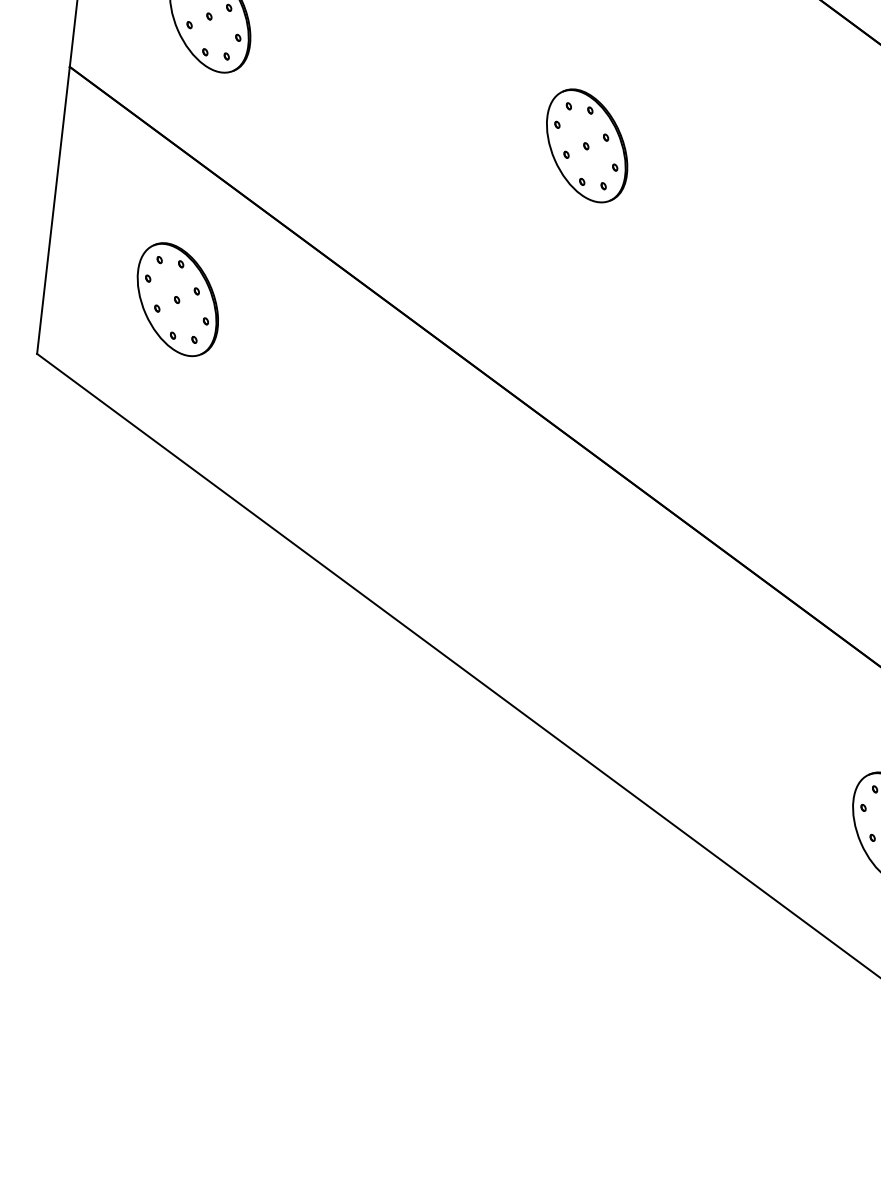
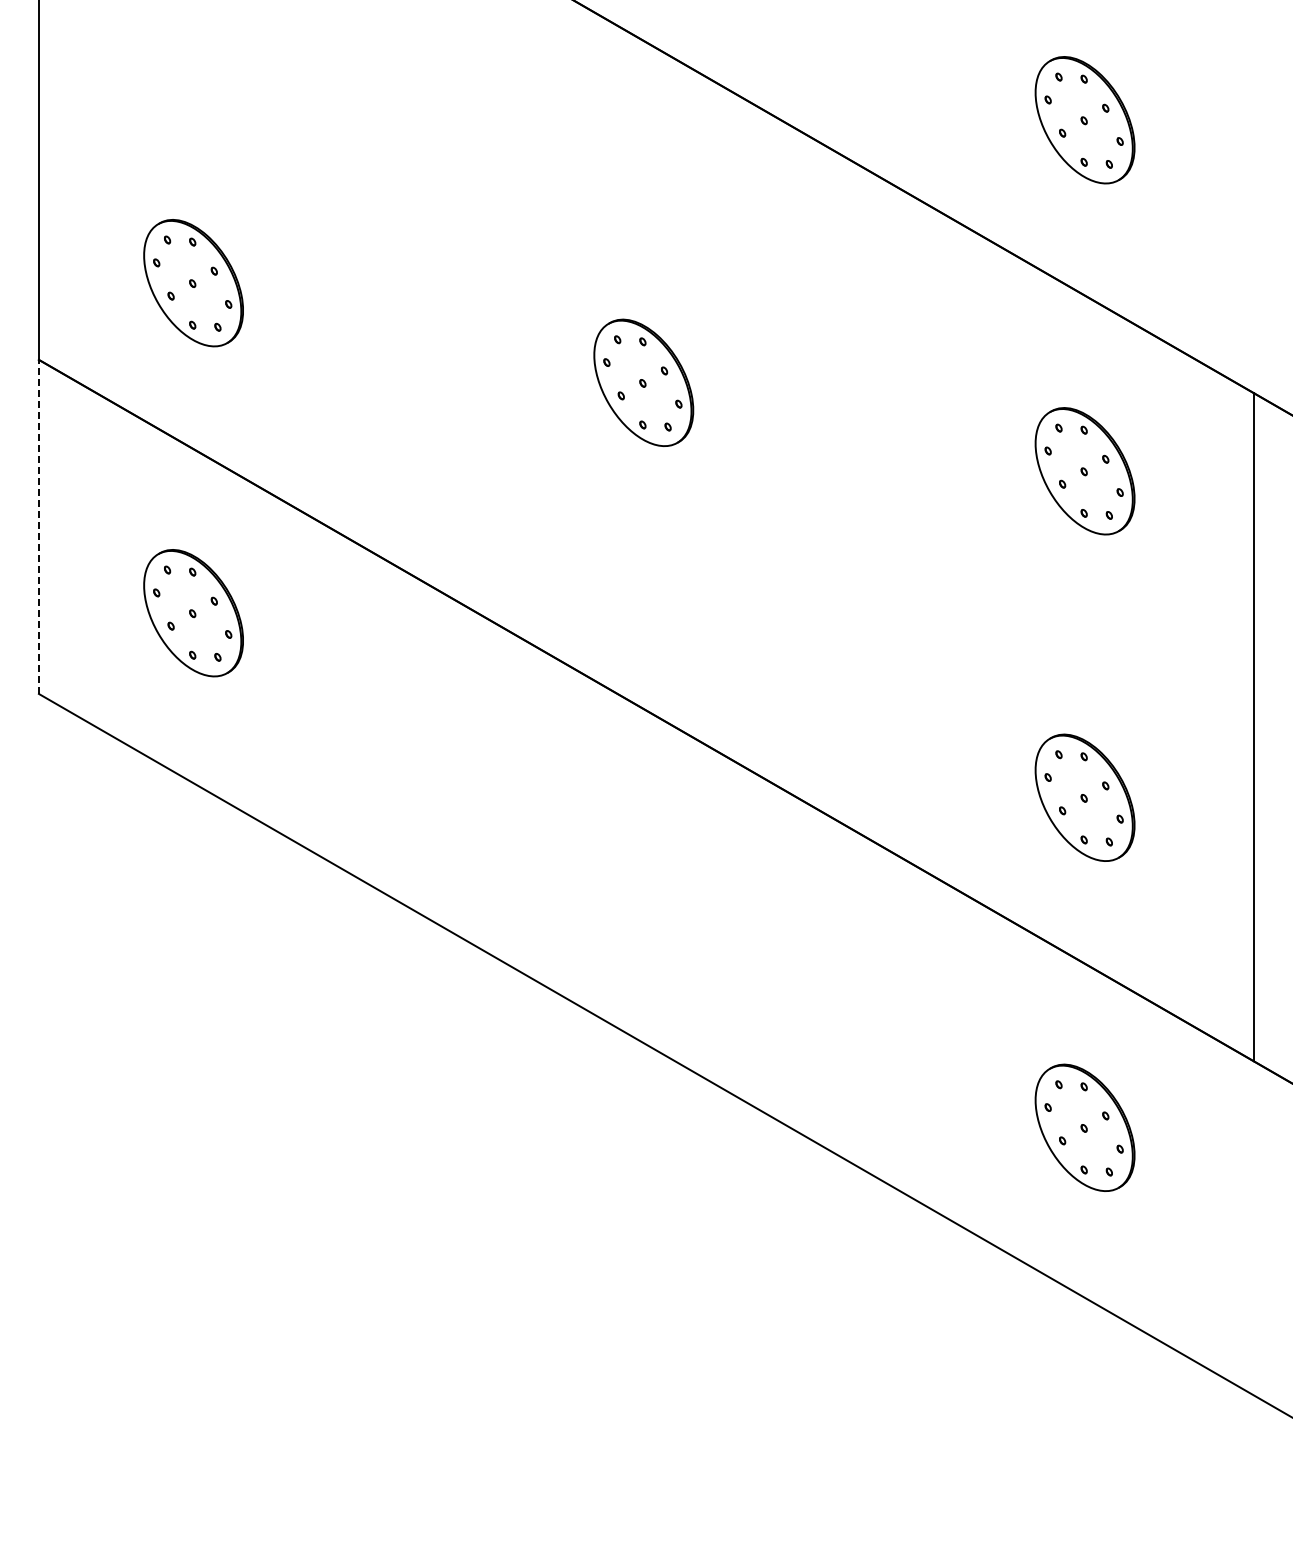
line: (53, 210) -> (38, 526), solid -> dashed

